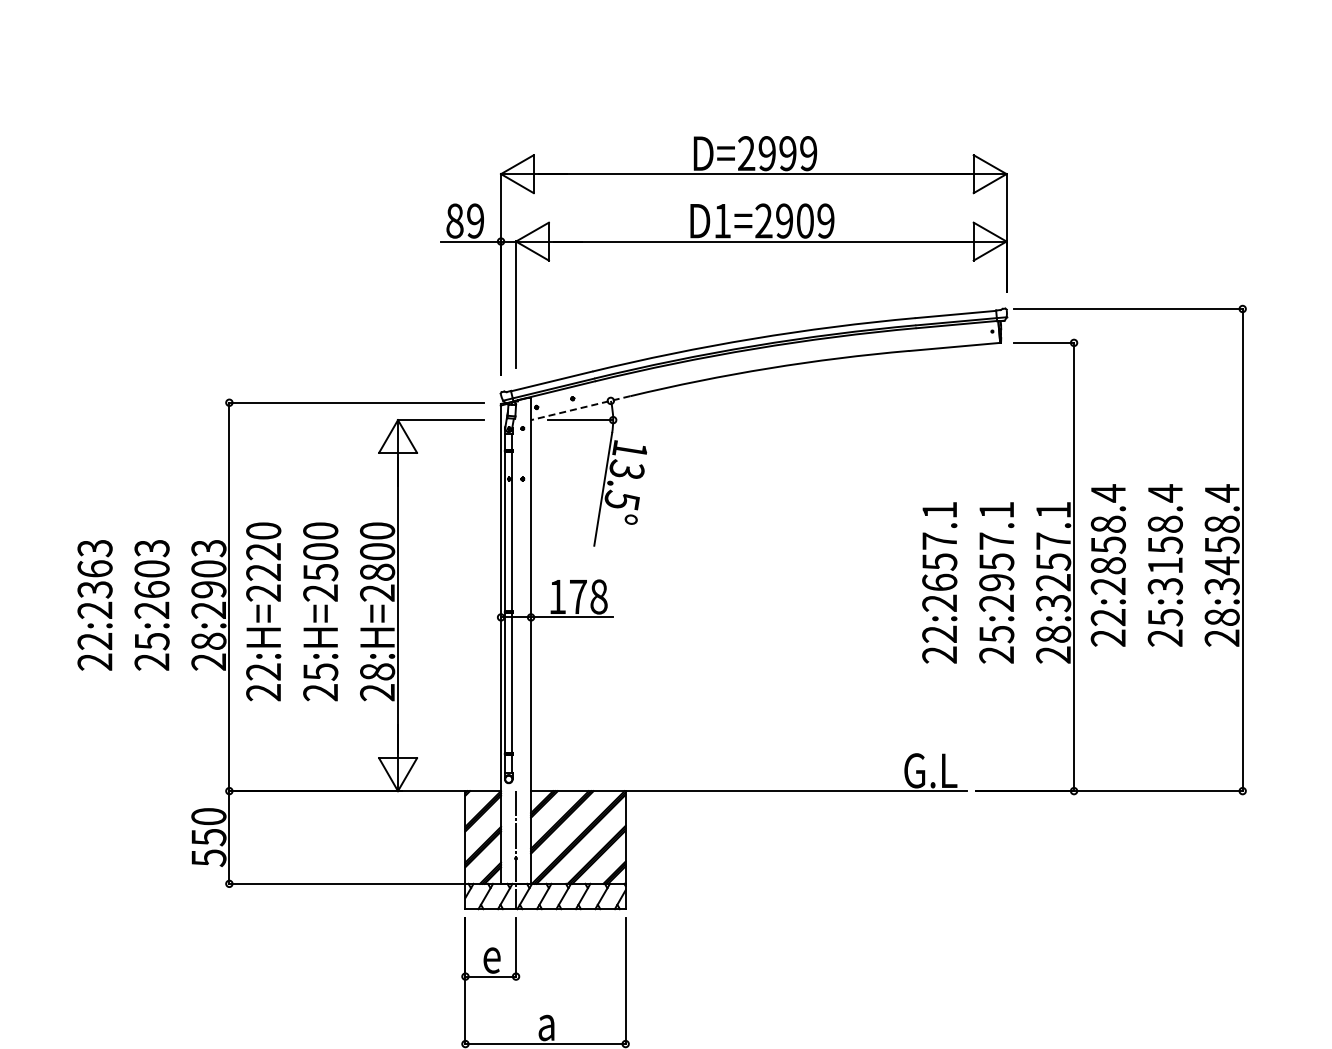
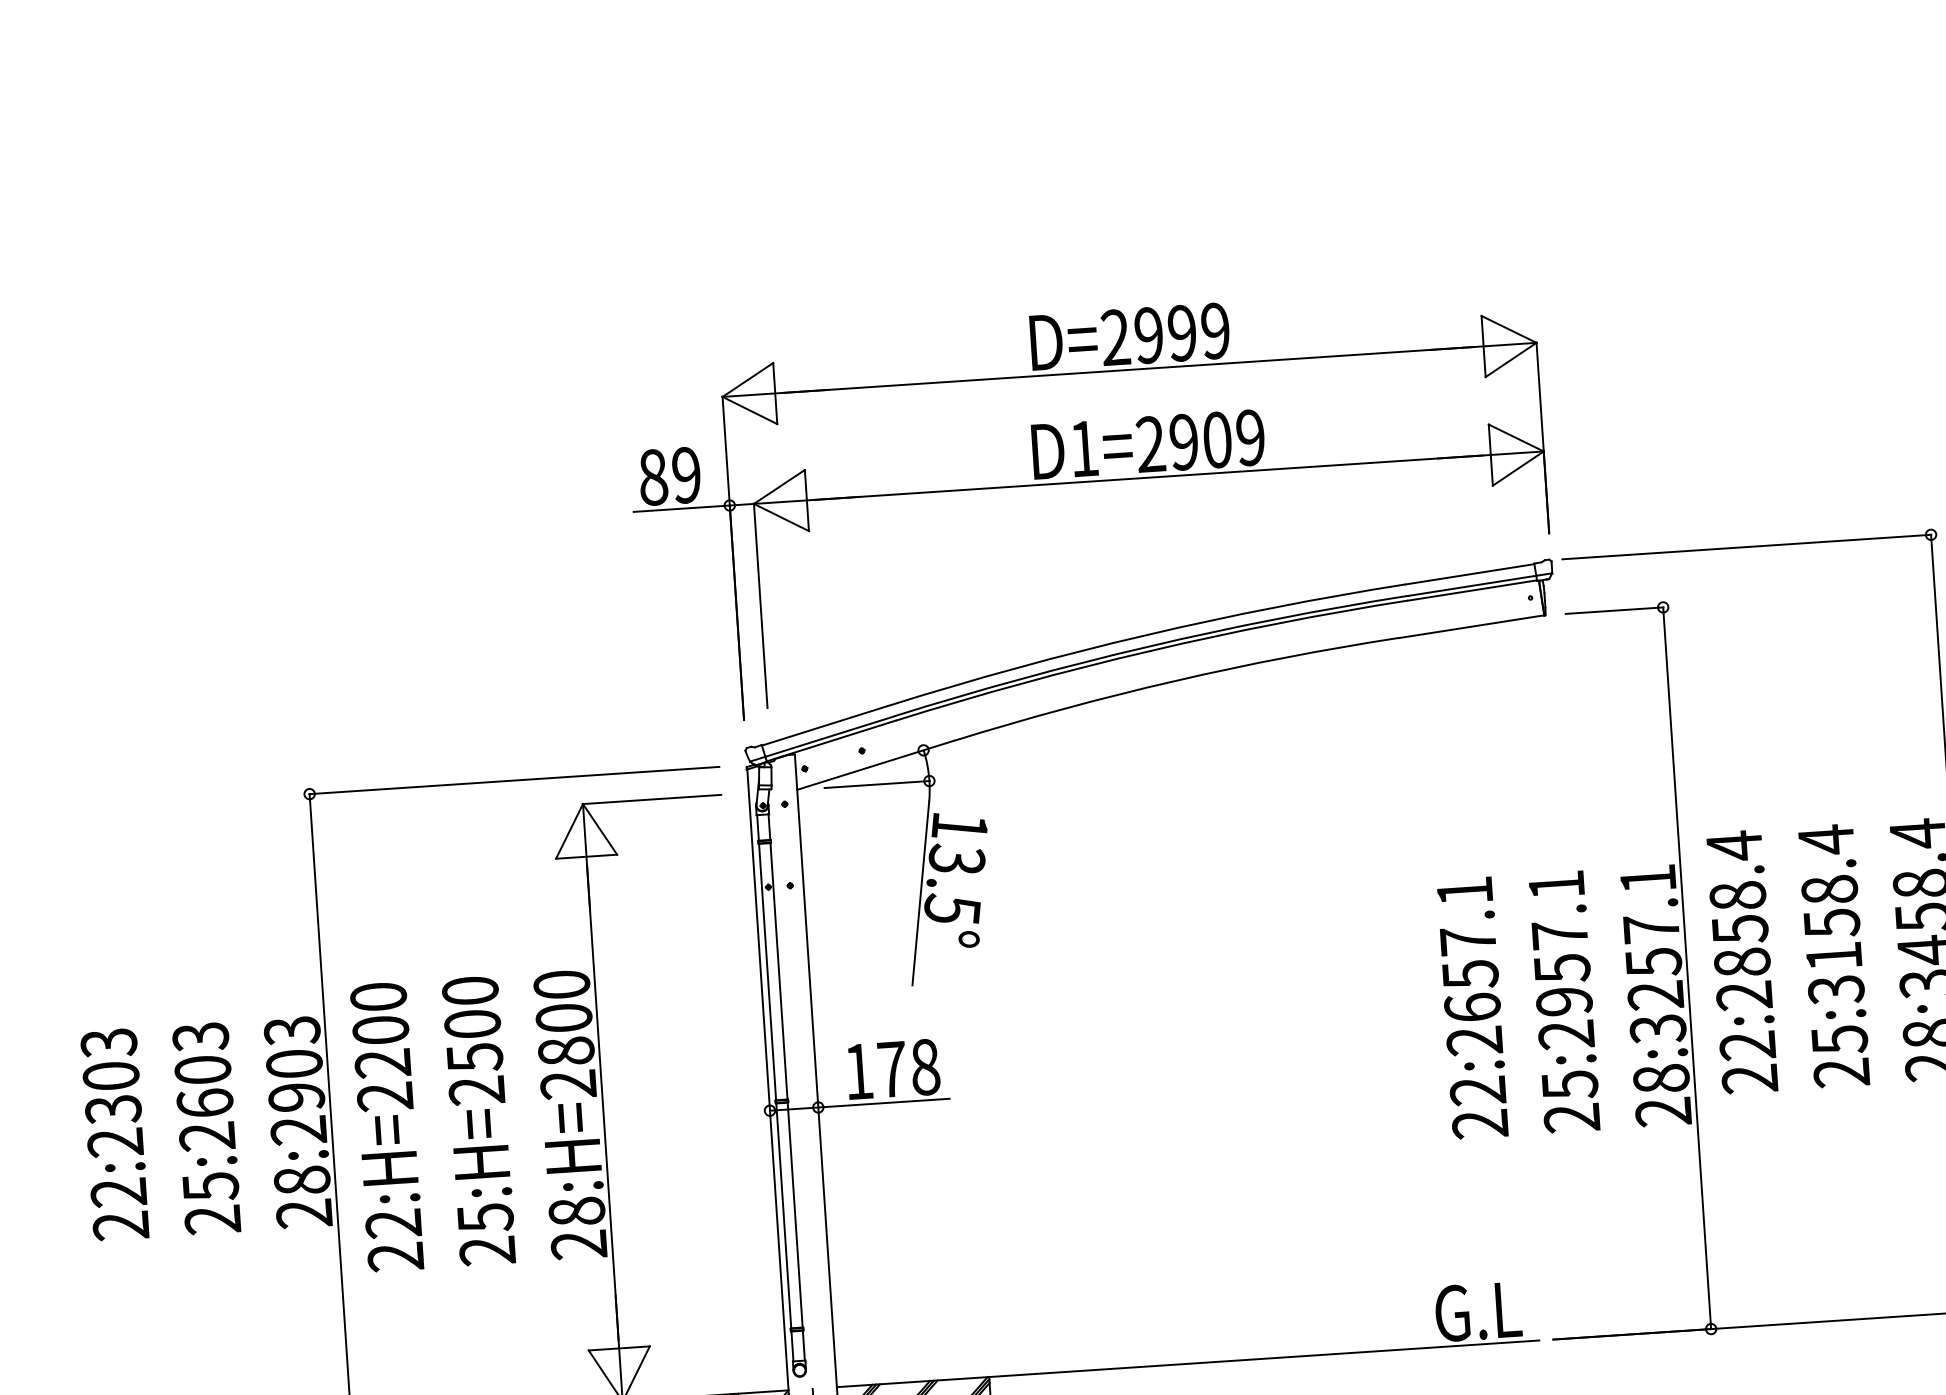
line: (580, 408) -> (875, 765), dashed -> solid
text: (263, 551) -> (380, 1029), 22:H=2220 -> 22:H=2200
text: (94, 568) -> (110, 1075), 22:2363 -> 22:2303

